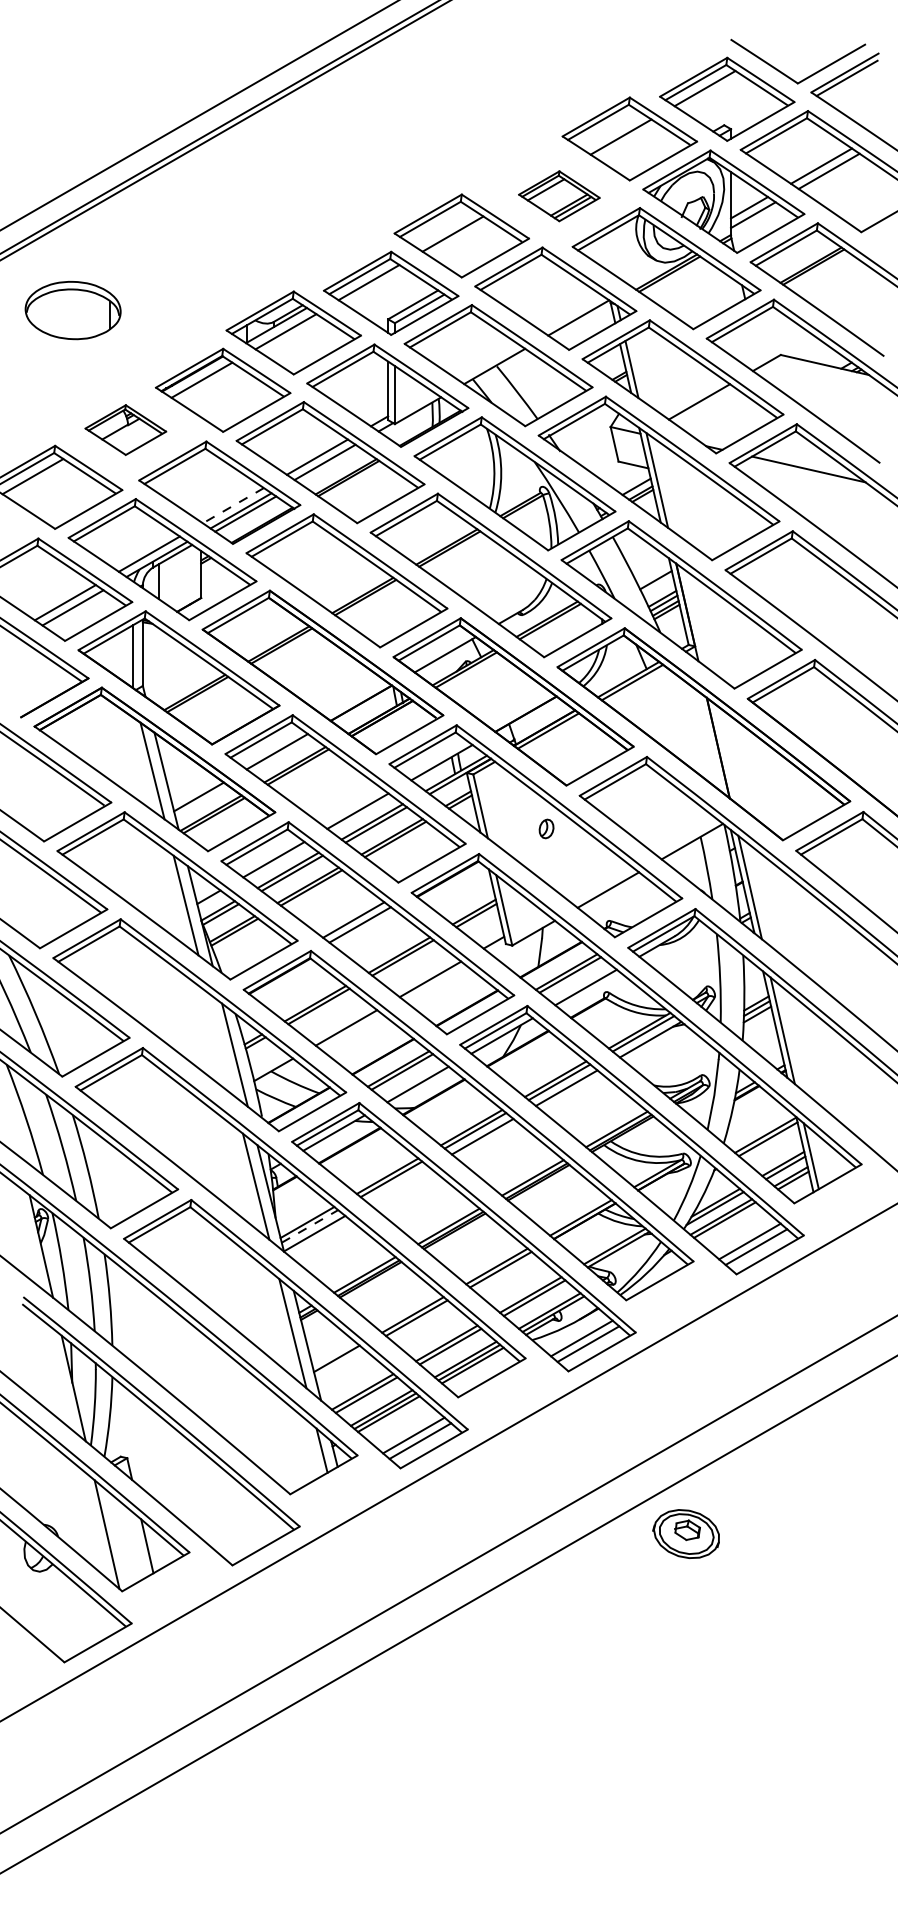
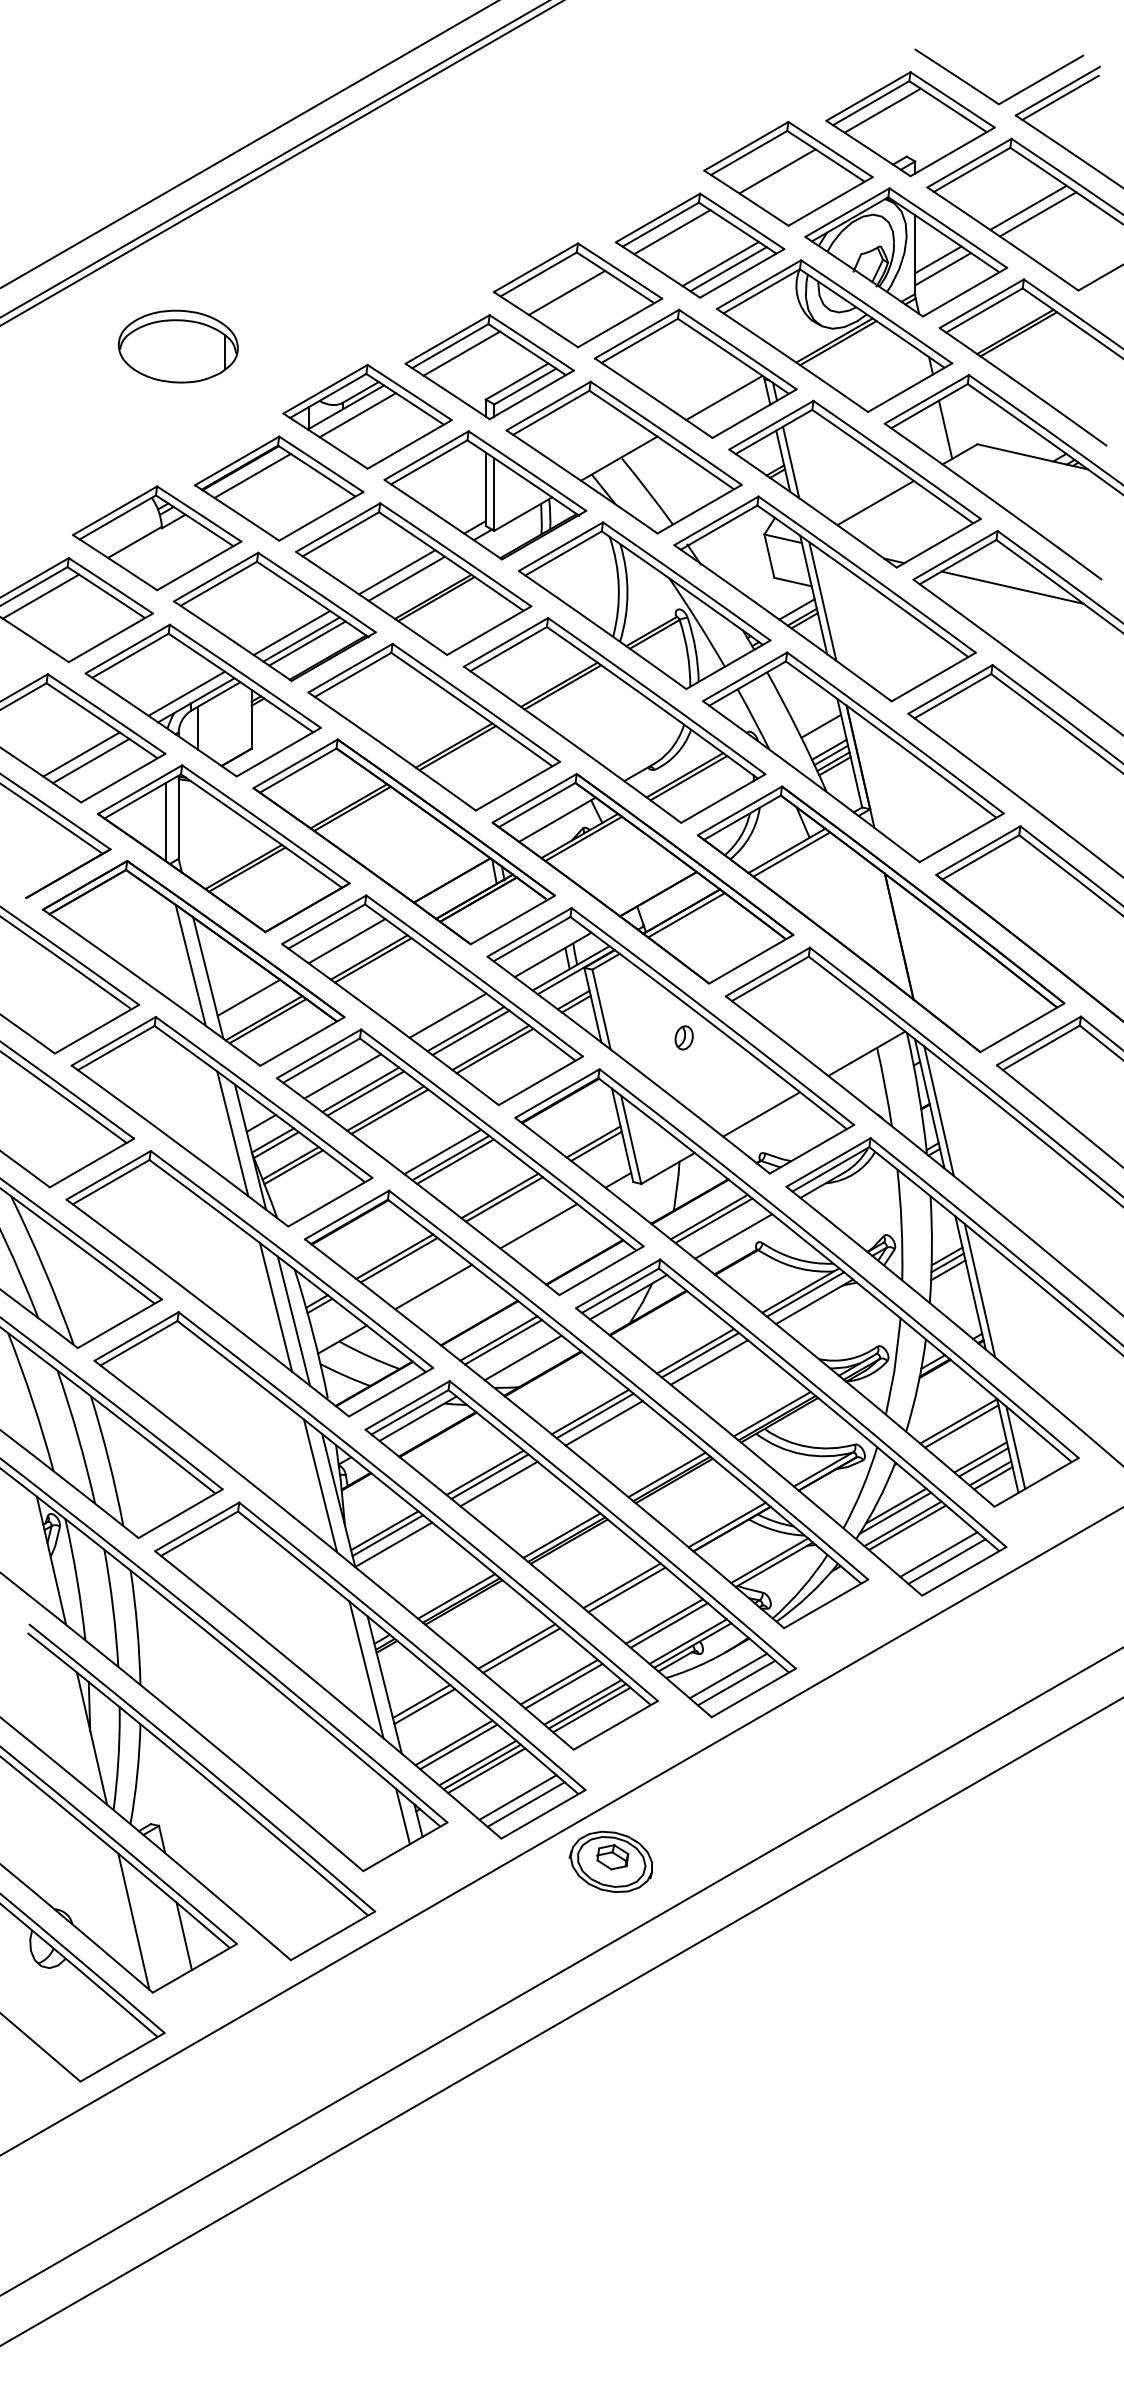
part: (559, 196) -> (700, 245), size x1.67
part: (72, 310) -> (177, 346), moved
line: (755, 343) -> (945, 429), added
part: (126, 430) -> (157, 538), size x1.67
line: (233, 506) -> (291, 633), dashed -> solid
line: (363, 927) -> (455, 1161), added
line: (220, 1044) -> (275, 1307), added
line: (398, 1184) -> (498, 1483), added
line: (309, 1226) -> (387, 1535), dashed -> solid
line: (339, 1362) -> (424, 1706), added
part: (685, 1533) -> (610, 1861), moved

